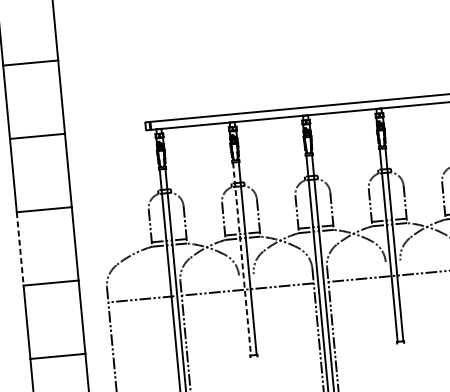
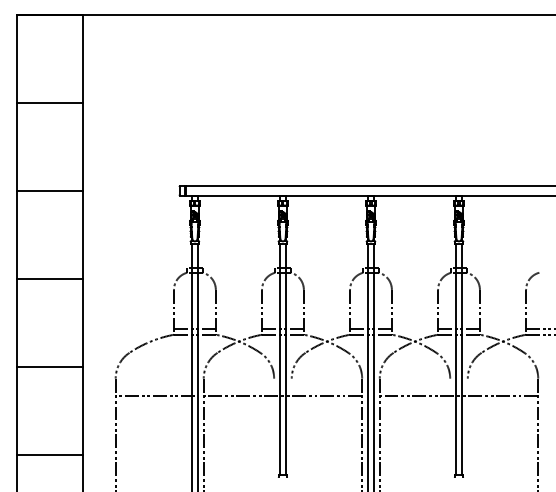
line: (20, 249) -> (16, 323), dashed -> solid
line: (242, 259) -> (279, 359), dashed -> solid

